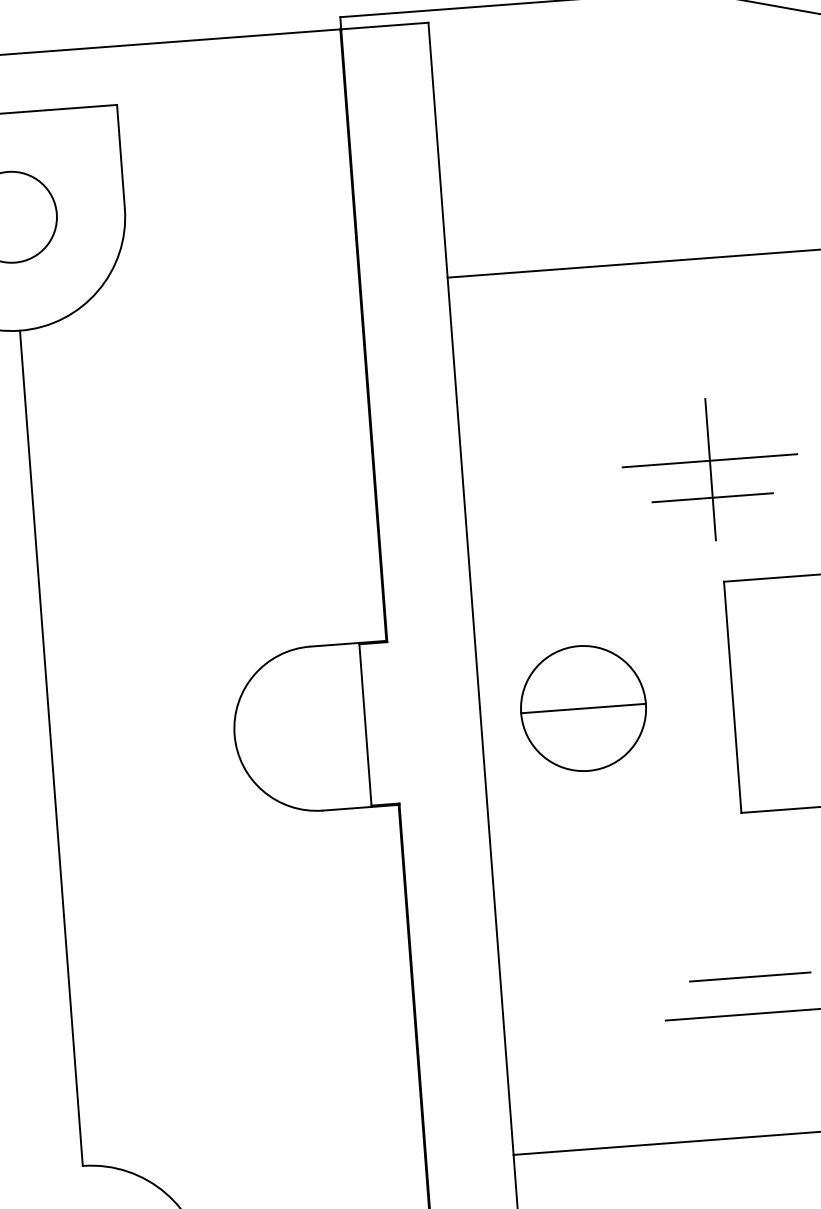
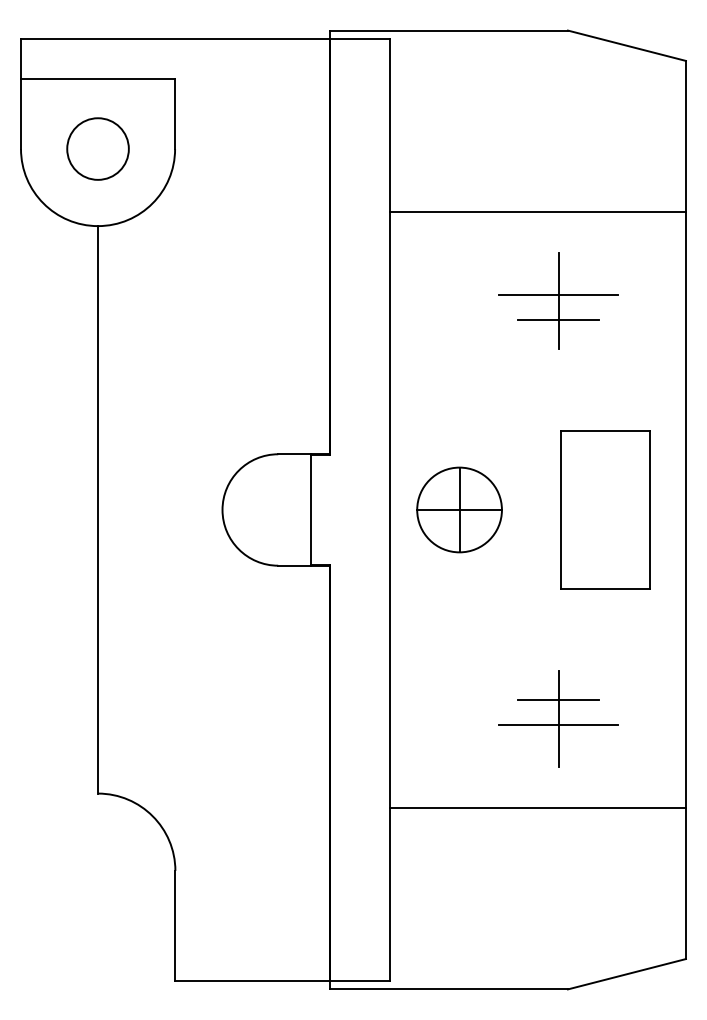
part: (710, 468) -> (558, 300), moved
line: (583, 707) -> (459, 509), added
line: (752, 1004) -> (558, 718), added

